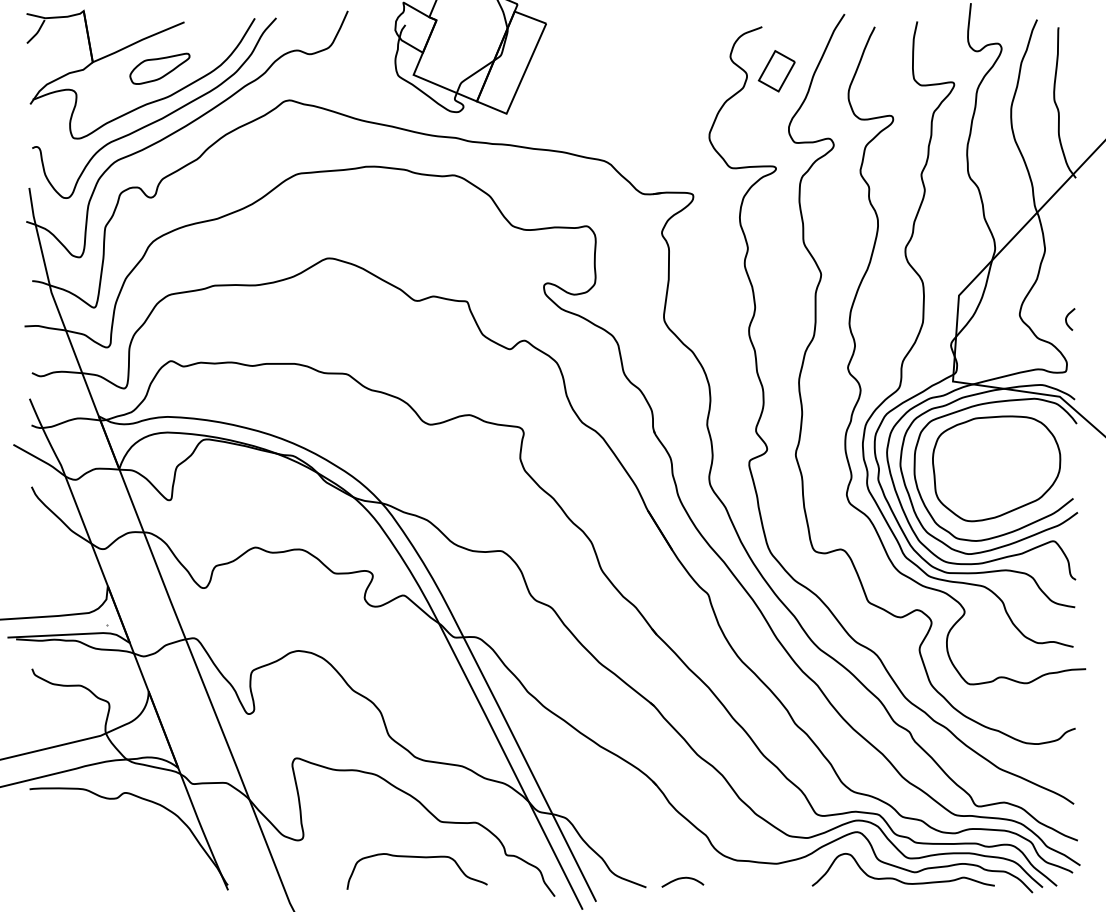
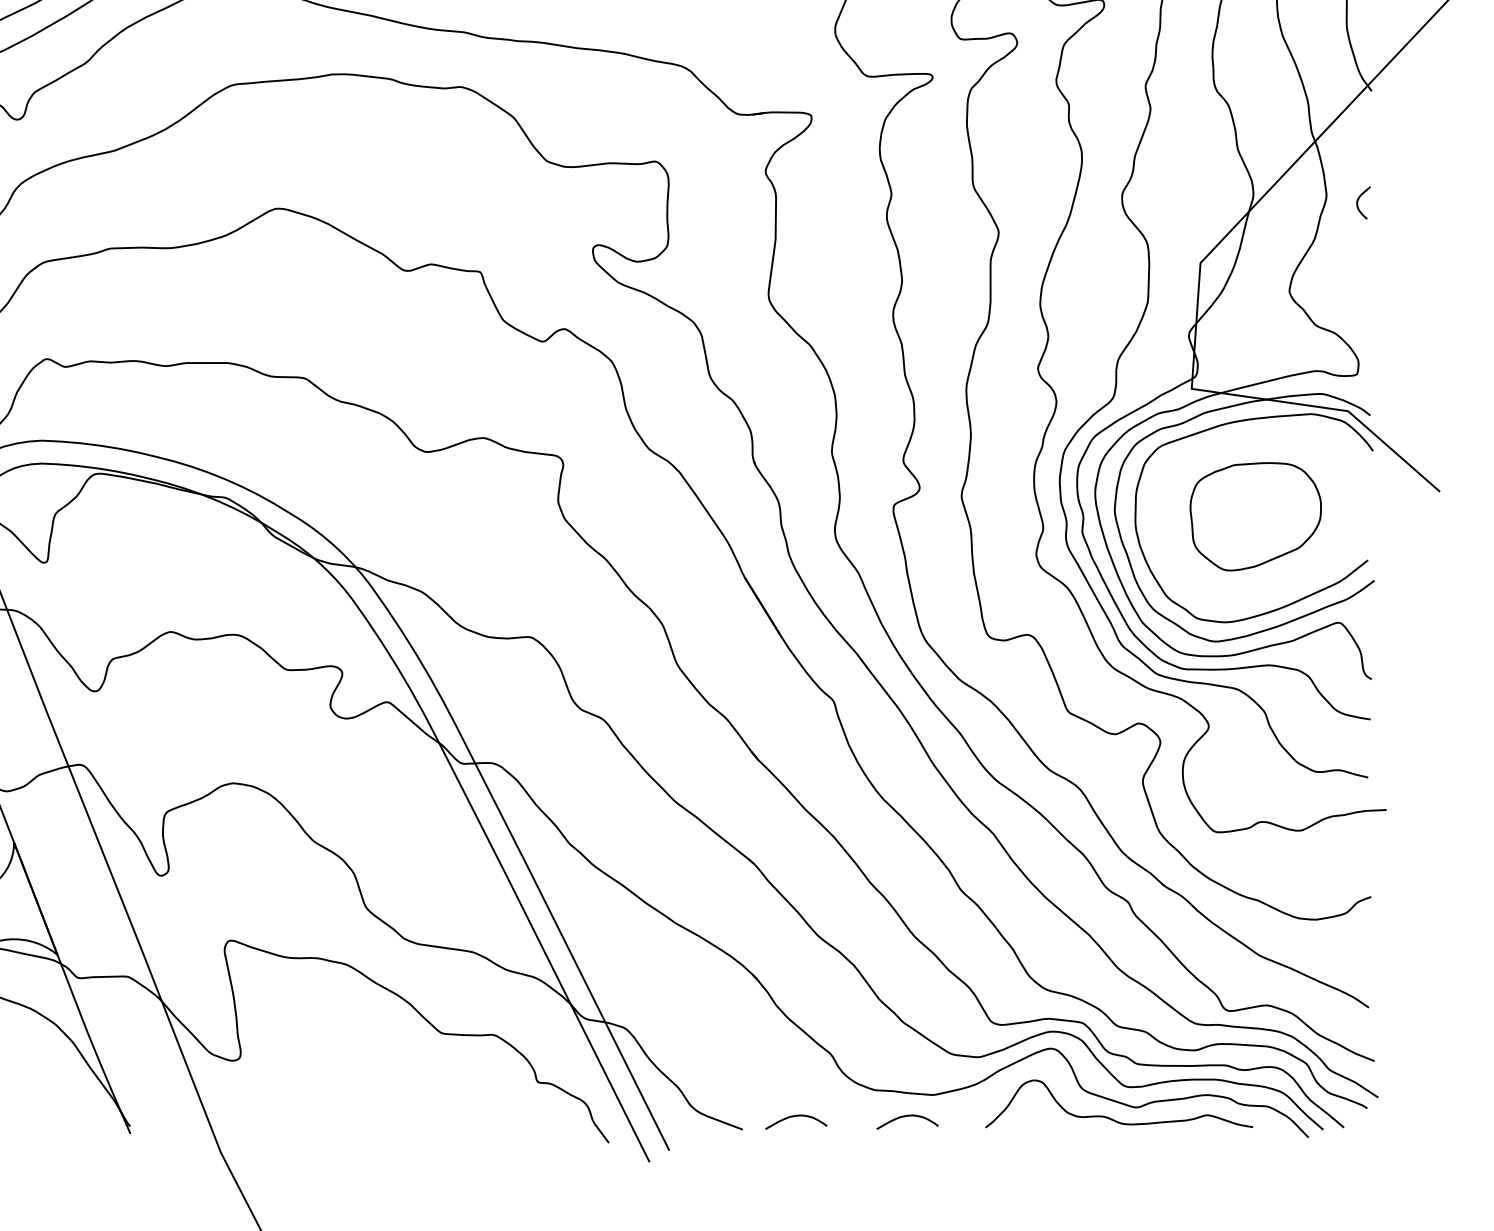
curve: (1067, 318) -> (1359, 201), moved
part: (996, 468) -> (1255, 516), size x0.7
curve: (416, 857) -> (406, 1085), removed
curve: (757, 879) -> (905, 1117), added

